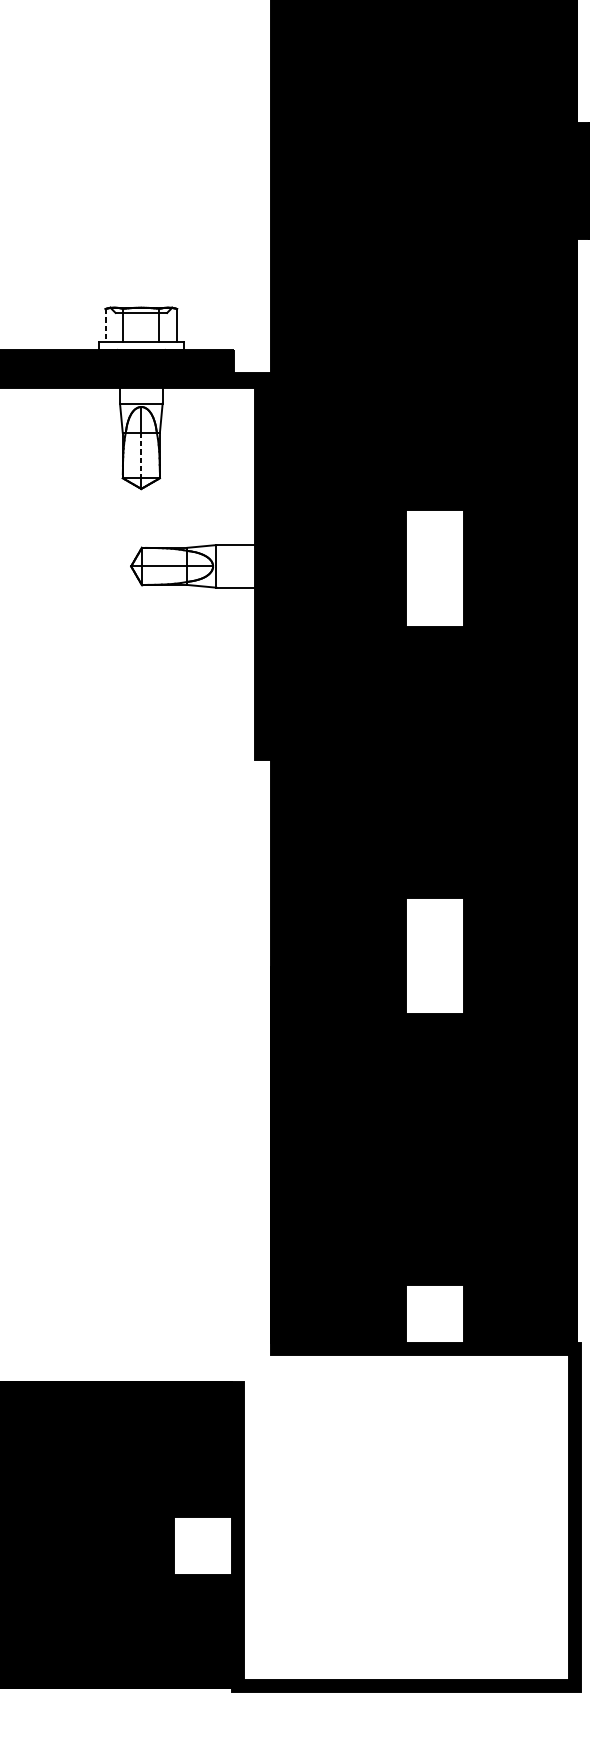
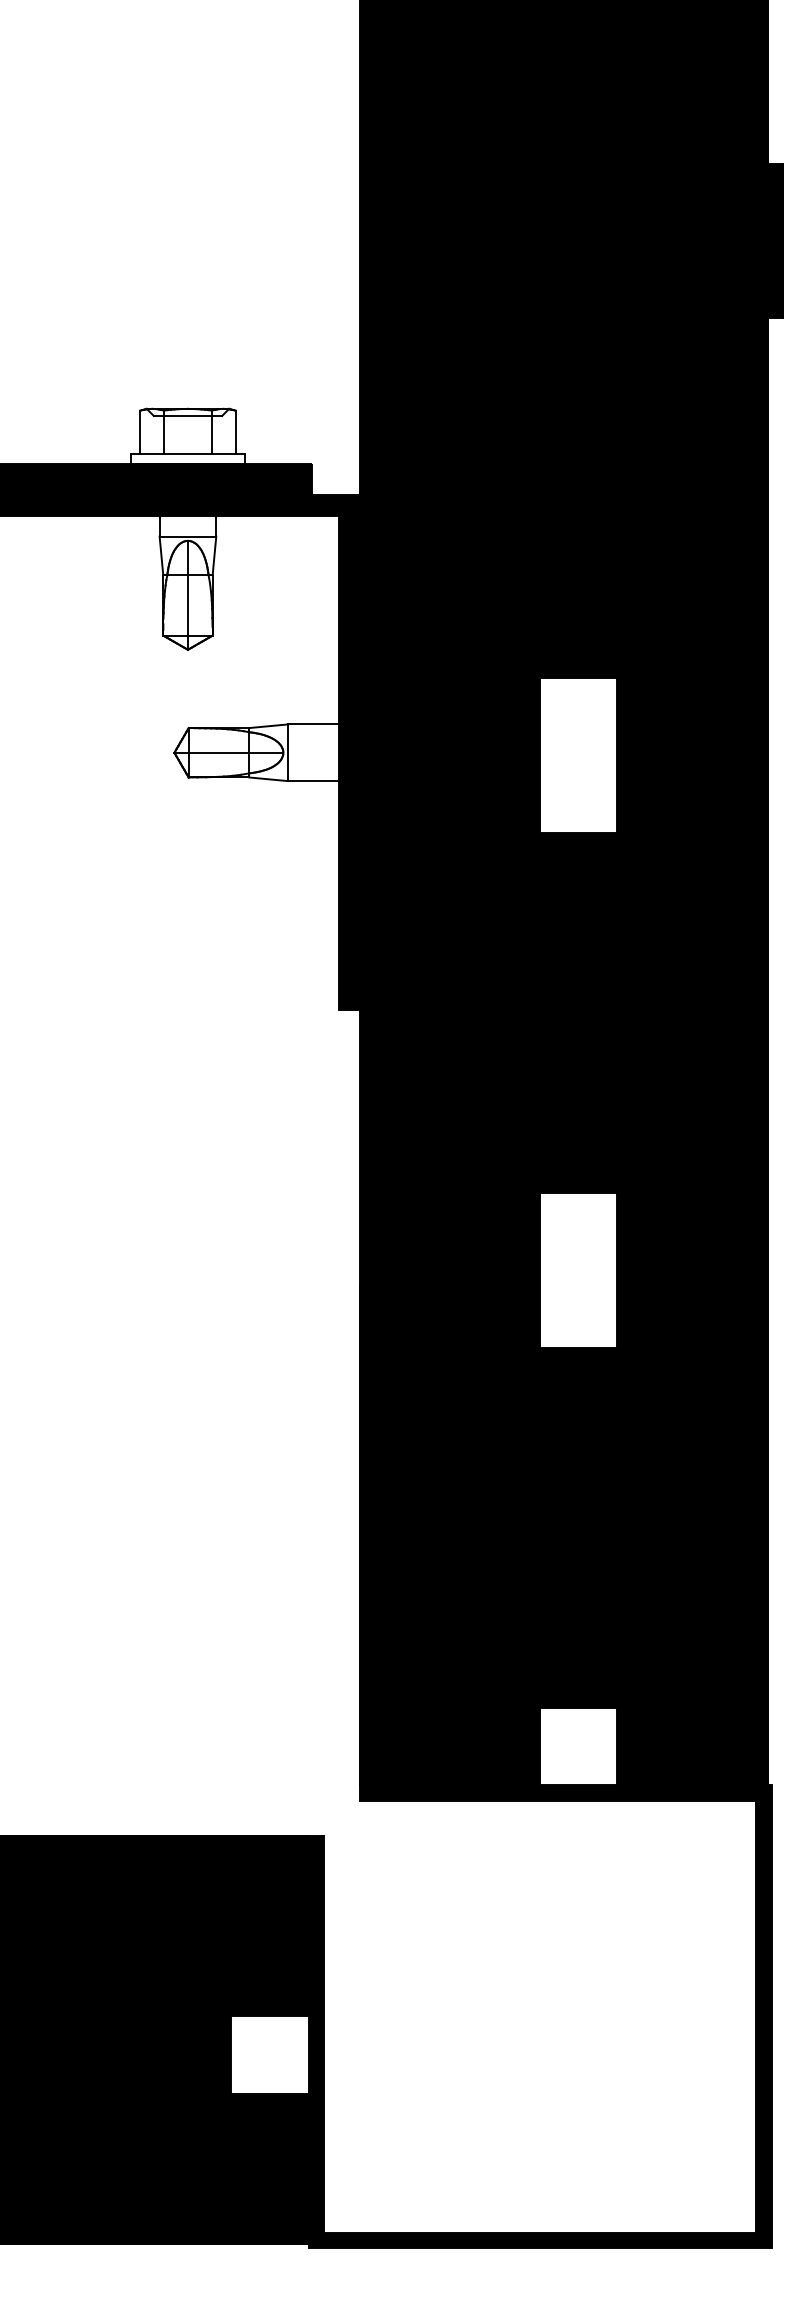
line: (105, 325) -> (140, 432), dashed -> solid
line: (141, 455) -> (187, 605), dashed -> solid

